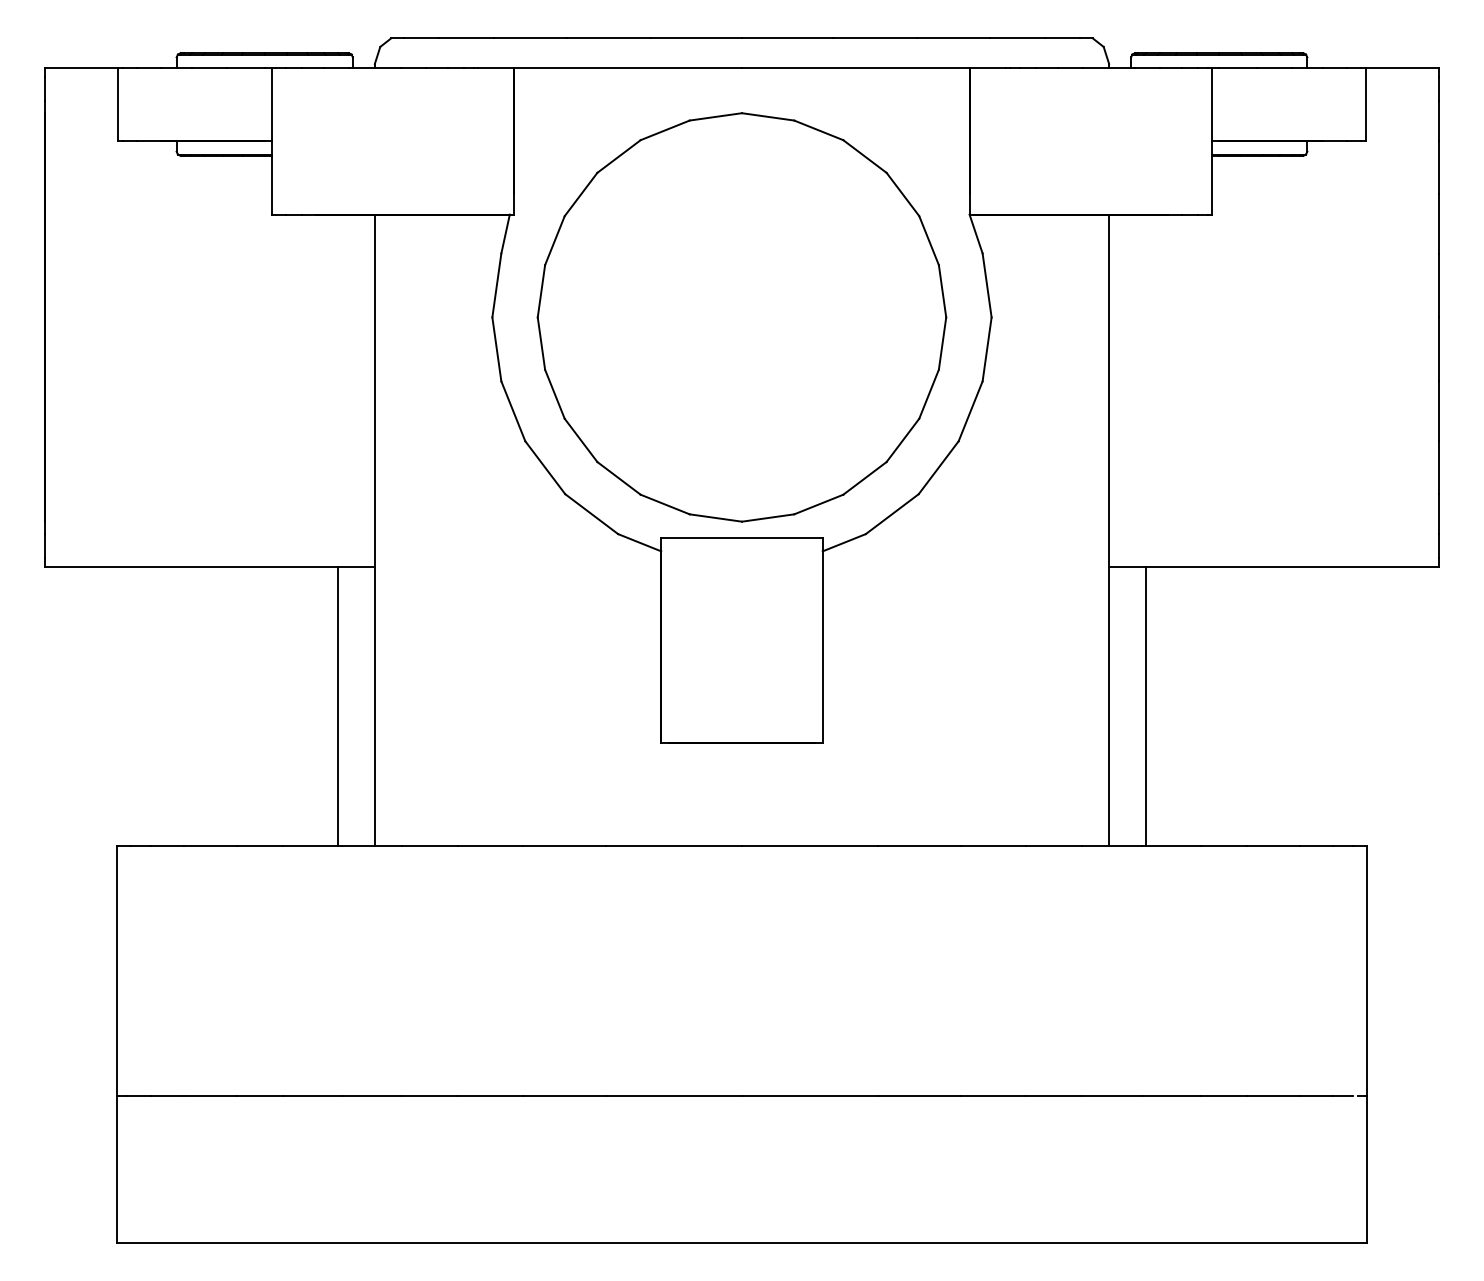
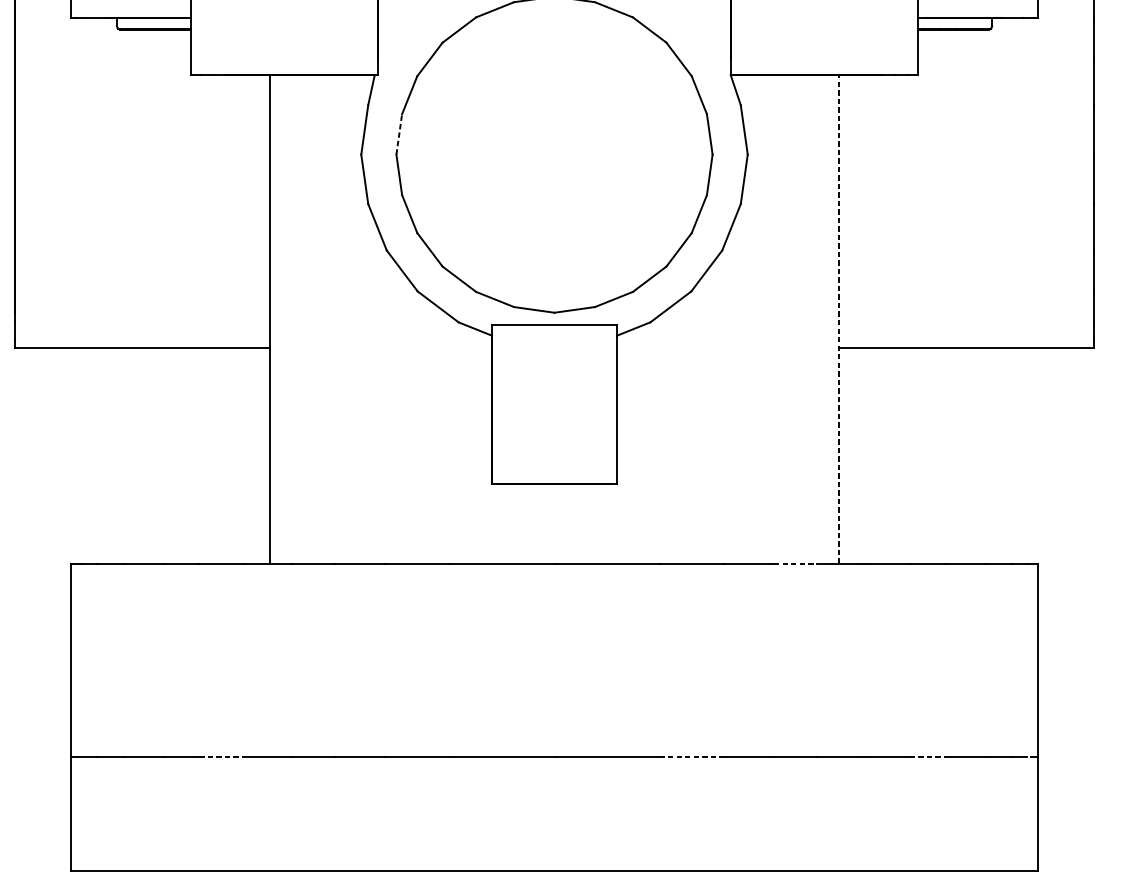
line: (541, 290) -> (399, 133), solid -> dashed
line: (1109, 530) -> (839, 319), solid -> dashed
line: (338, 706) -> (242, 455), removed
line: (1145, 706) -> (866, 455), removed
line: (1053, 846) -> (795, 564), solid -> dashed
line: (312, 1095) -> (222, 756), solid -> dashed
line: (919, 1095) -> (691, 756), solid -> dashed
line: (1224, 1095) -> (928, 756), solid -> dashed

